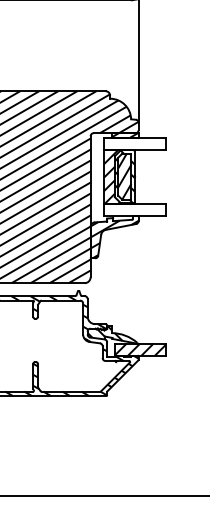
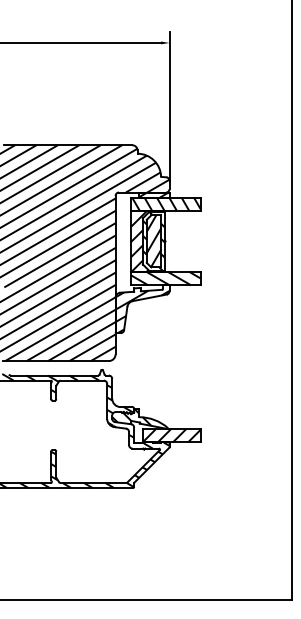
hatch: (135, 143) -> (166, 204), added
hatch: (135, 209) -> (165, 278), added

